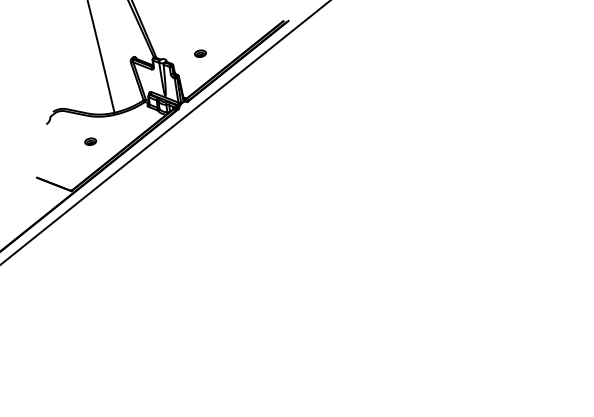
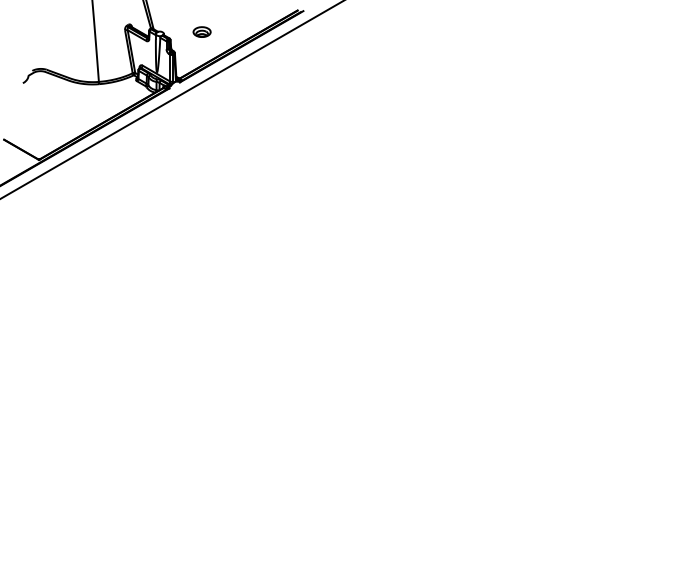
part: (200, 53) -> (202, 31), size x1.4
part: (90, 141) -> (68, 109), removed

